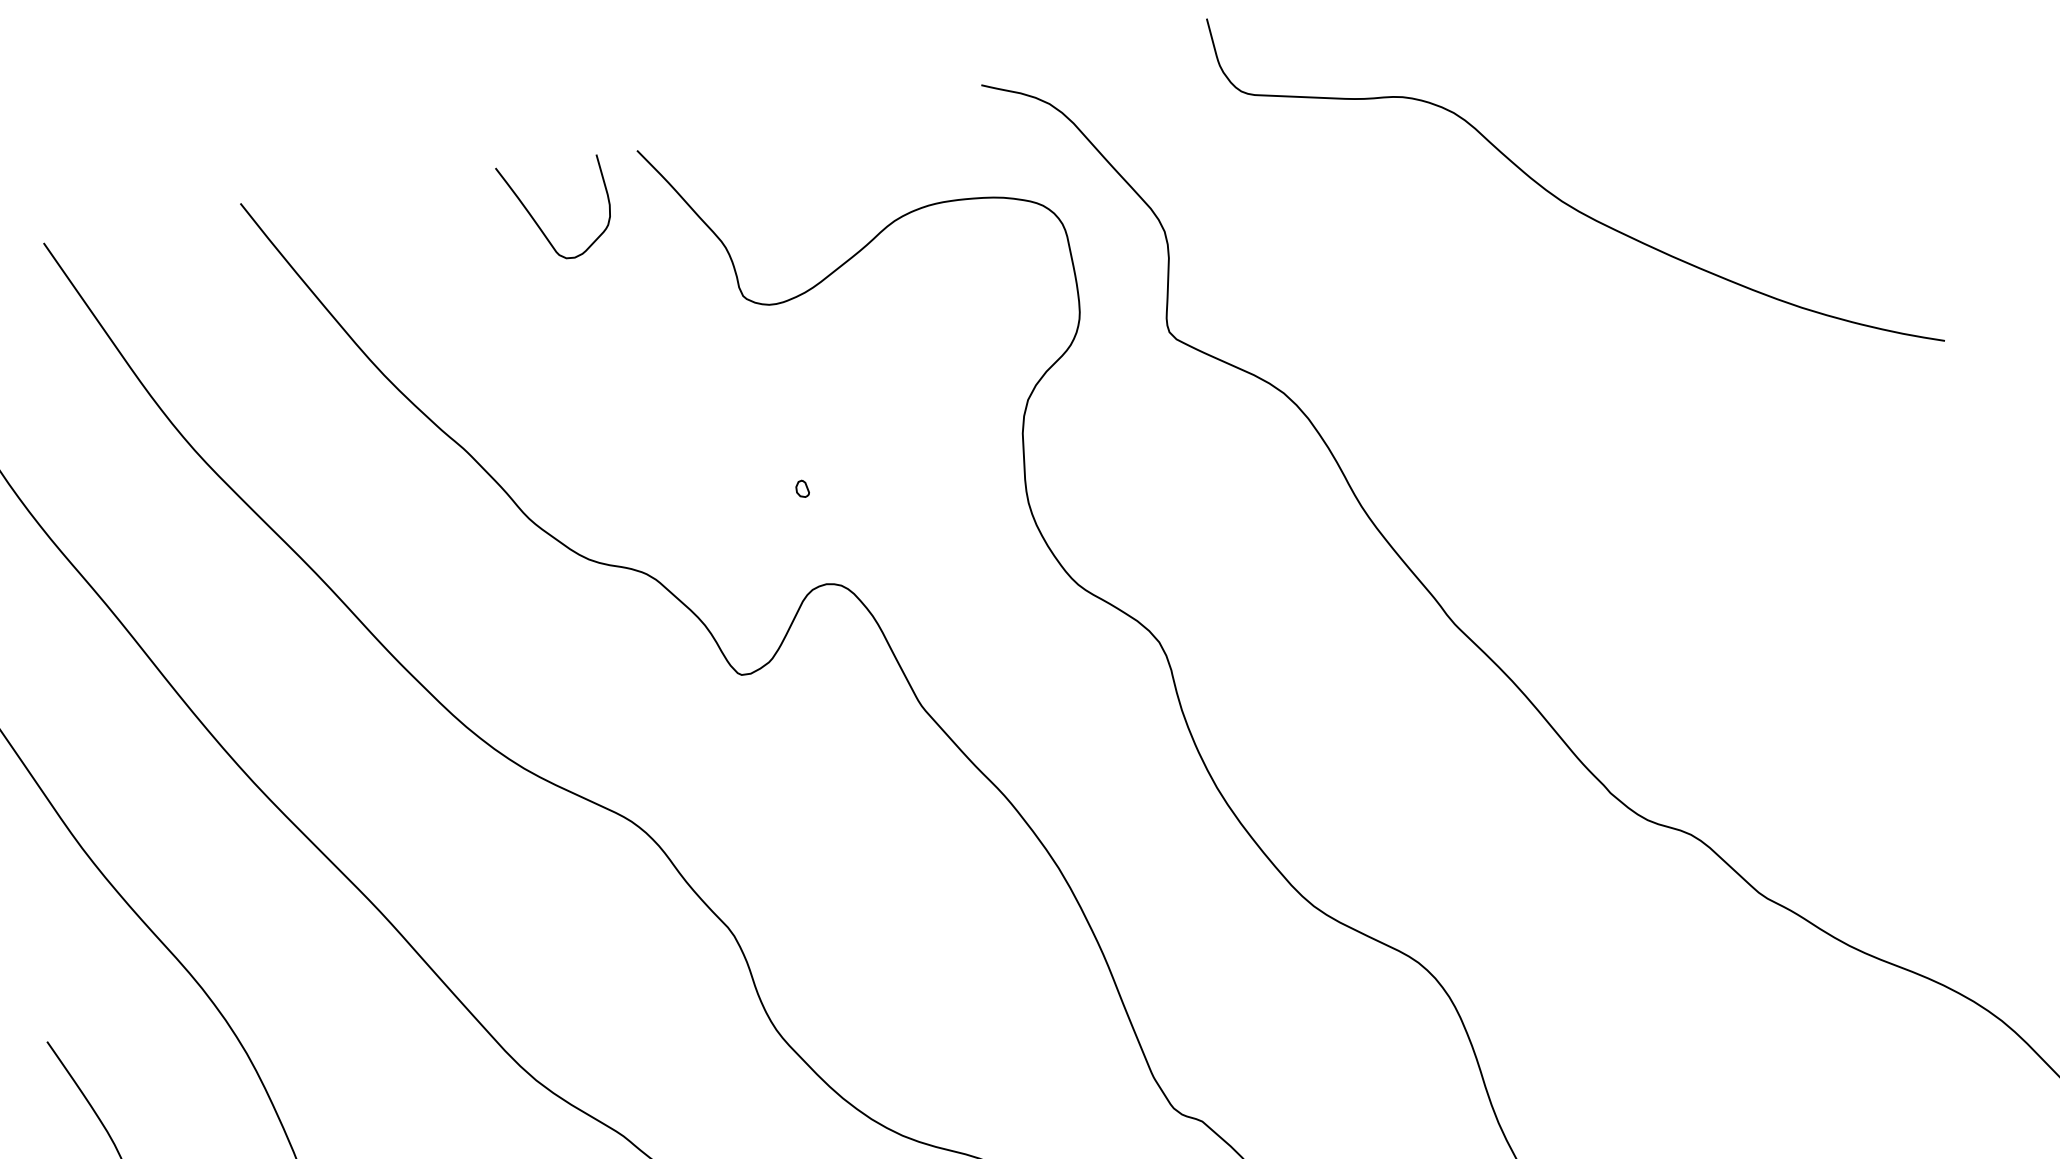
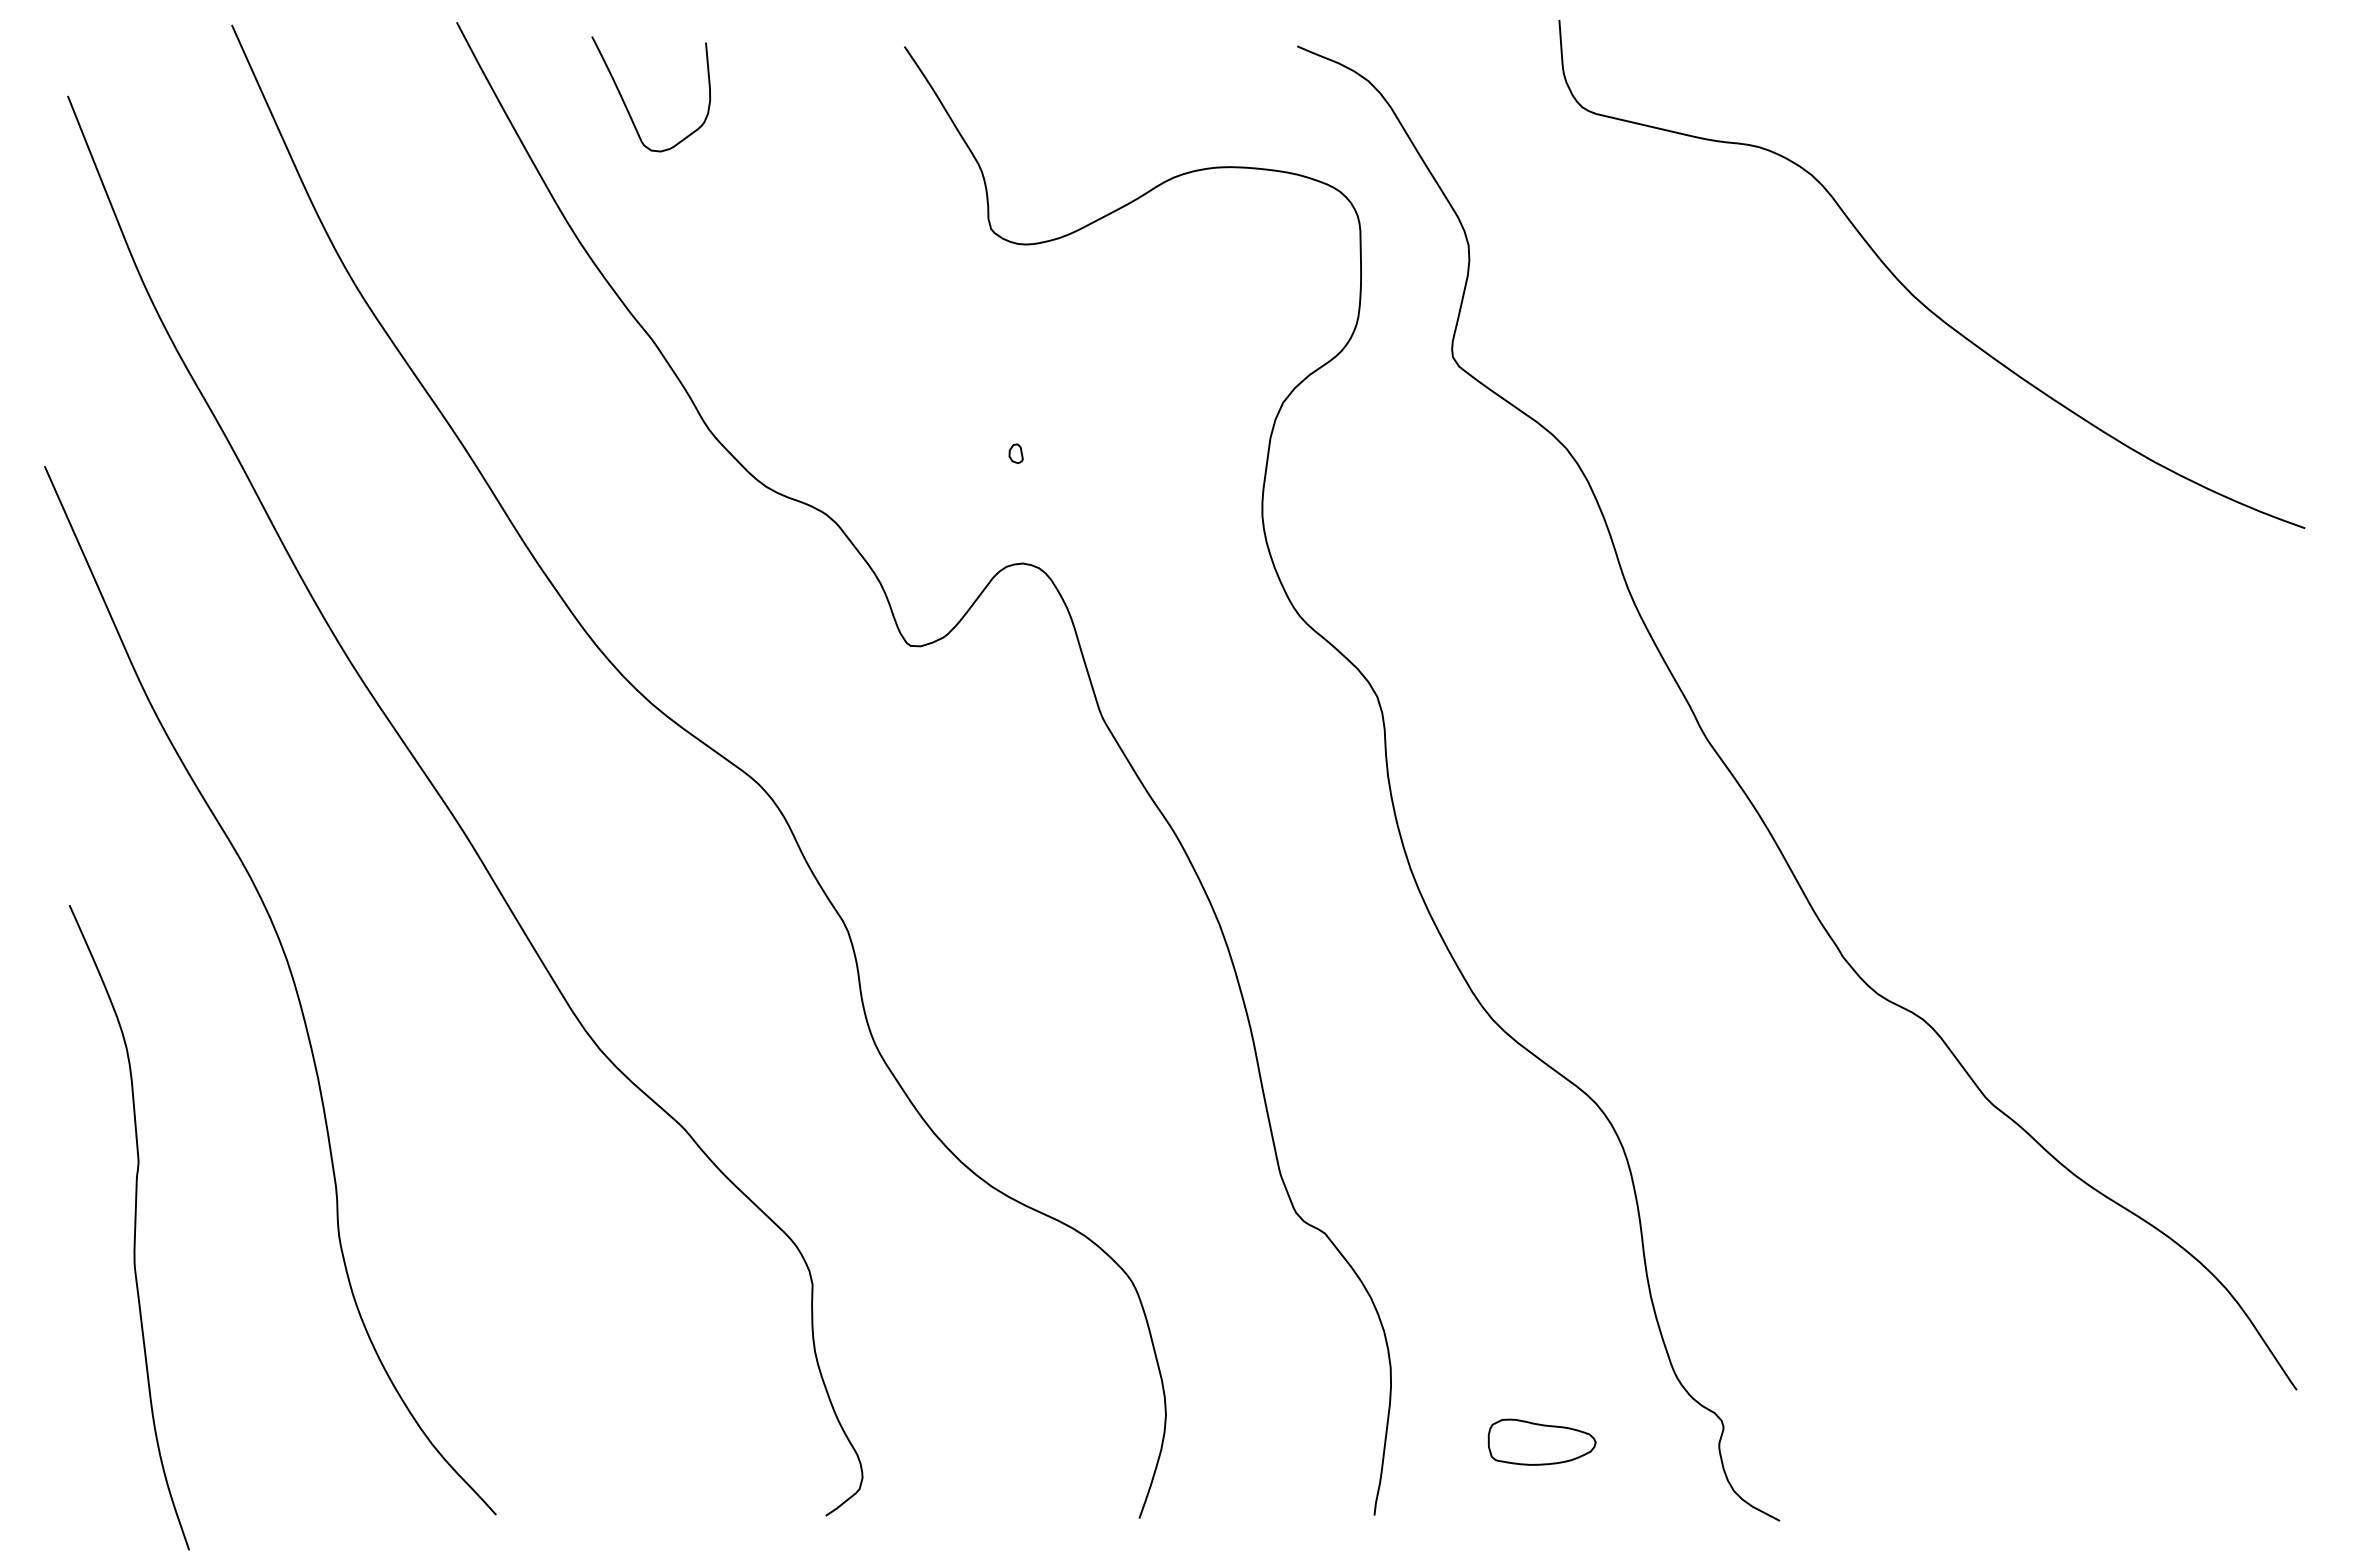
curve: (538, 224) -> (627, 107), moved

